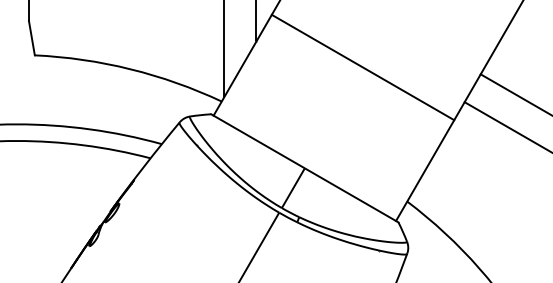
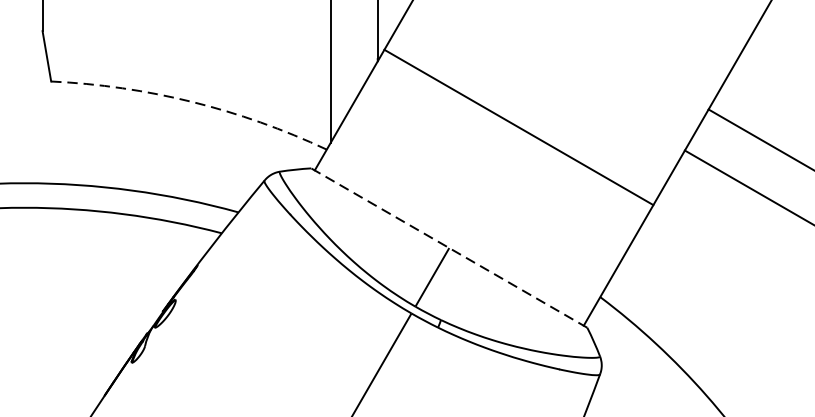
line: (362, 67) -> (518, 127), moved
arc: (130, 69) -> (192, 102), solid -> dashed
line: (304, 168) -> (448, 248), solid -> dashed

